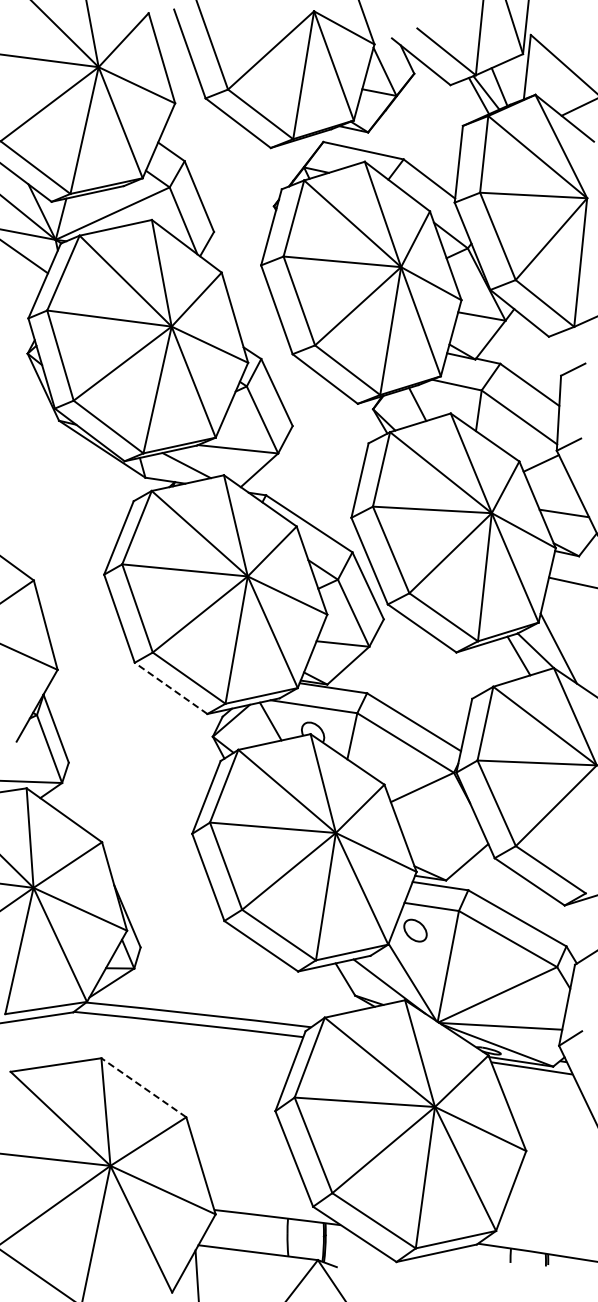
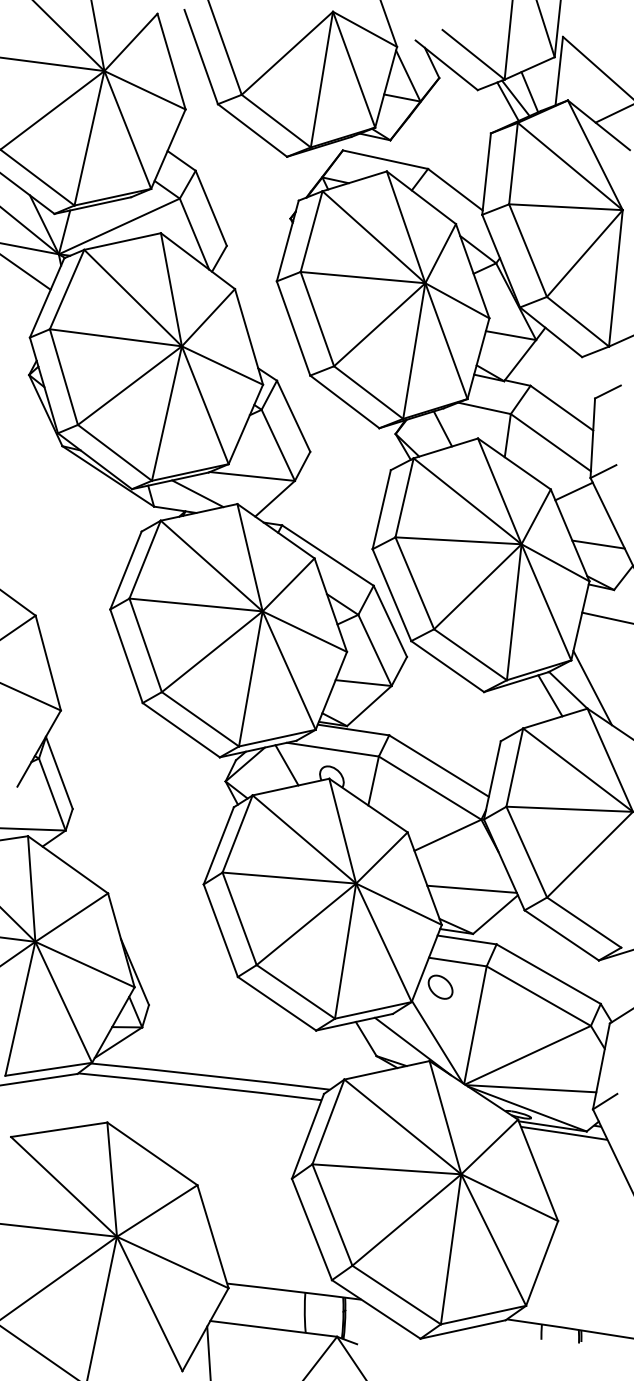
line: (170, 688) -> (180, 730), dashed -> solid
line: (445, 838) -> (472, 889), added
line: (143, 1087) -> (152, 1153), dashed -> solid

